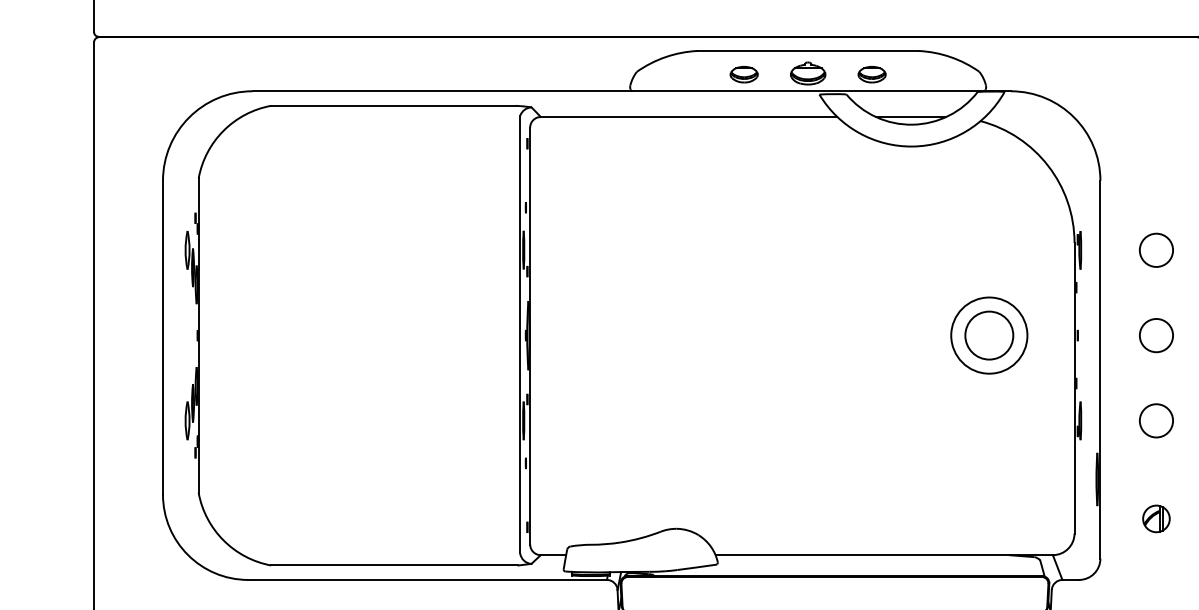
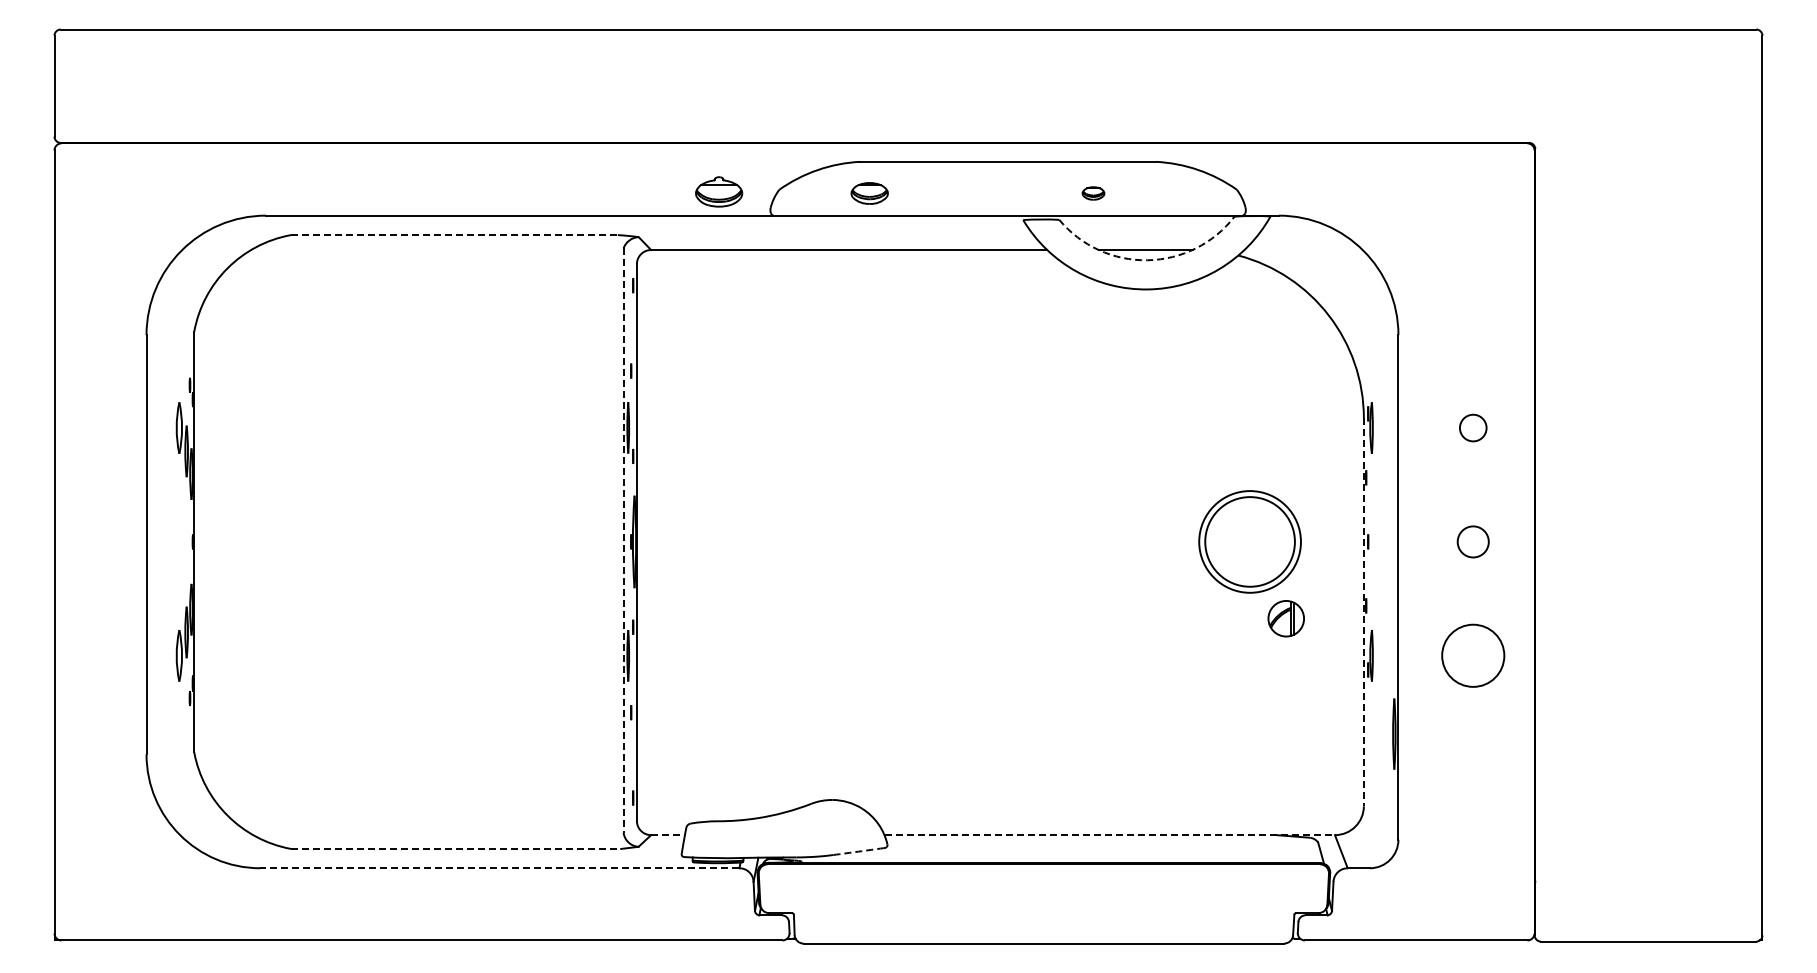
part: (808, 73) -> (719, 191), moved
part: (744, 74) -> (869, 193), moved
part: (872, 74) -> (1093, 193), size x0.6
line: (393, 106) -> (454, 235), solid -> dashed
arc: (912, 124) -> (1147, 260), solid -> dashed
circle: (1156, 249) -> (1473, 427), size x0.6
line: (520, 335) -> (623, 541), solid -> dashed
circle: (989, 335) -> (1250, 541), size x1.4
circle: (1156, 335) -> (1473, 541), size x0.7
line: (1074, 388) -> (1363, 612), solid -> dashed
circle: (1156, 420) -> (1473, 655), size x1.4
part: (1155, 518) -> (1285, 618), moved
line: (553, 555) -> (668, 835), solid -> dashed
line: (884, 555) -> (1110, 835), solid -> dashed
line: (395, 565) -> (456, 848), solid -> dashed
arc: (696, 567) -> (858, 851), solid -> dashed
line: (427, 580) -> (499, 868), solid -> dashed

